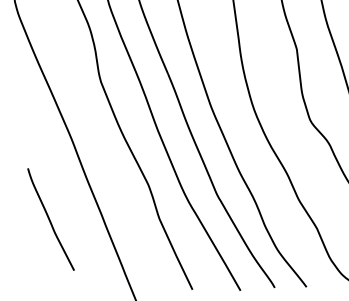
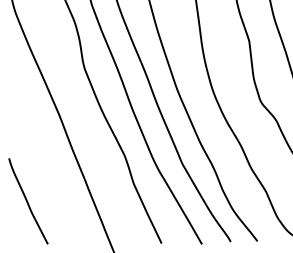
curve: (50, 219) -> (27, 201), moved

